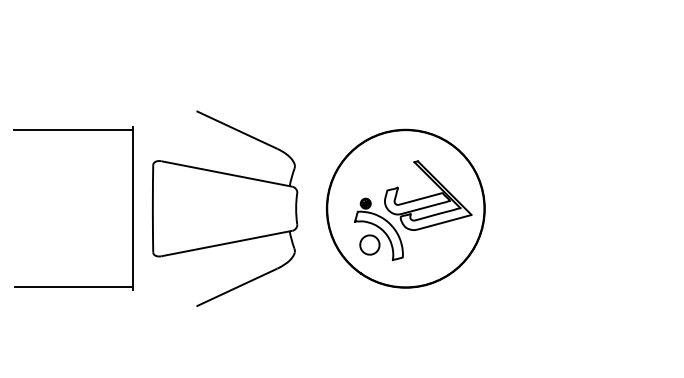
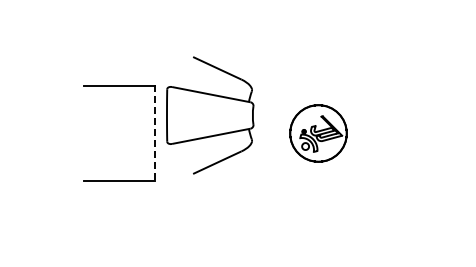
line: (133, 208) -> (155, 133), solid -> dashed
part: (225, 208) -> (210, 115), moved
part: (405, 208) -> (318, 133), size x0.6

